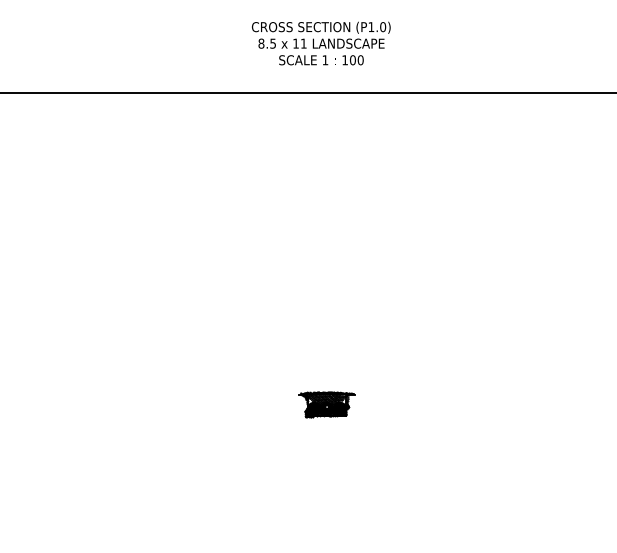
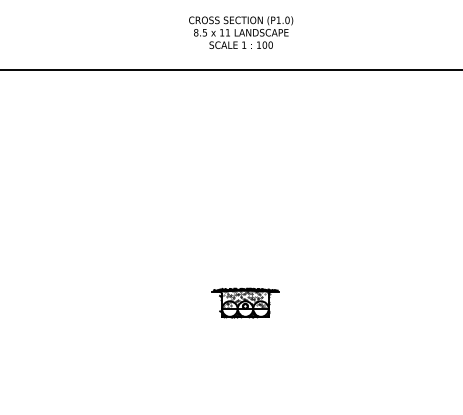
part: (326, 404) -> (245, 303), size x1.6

